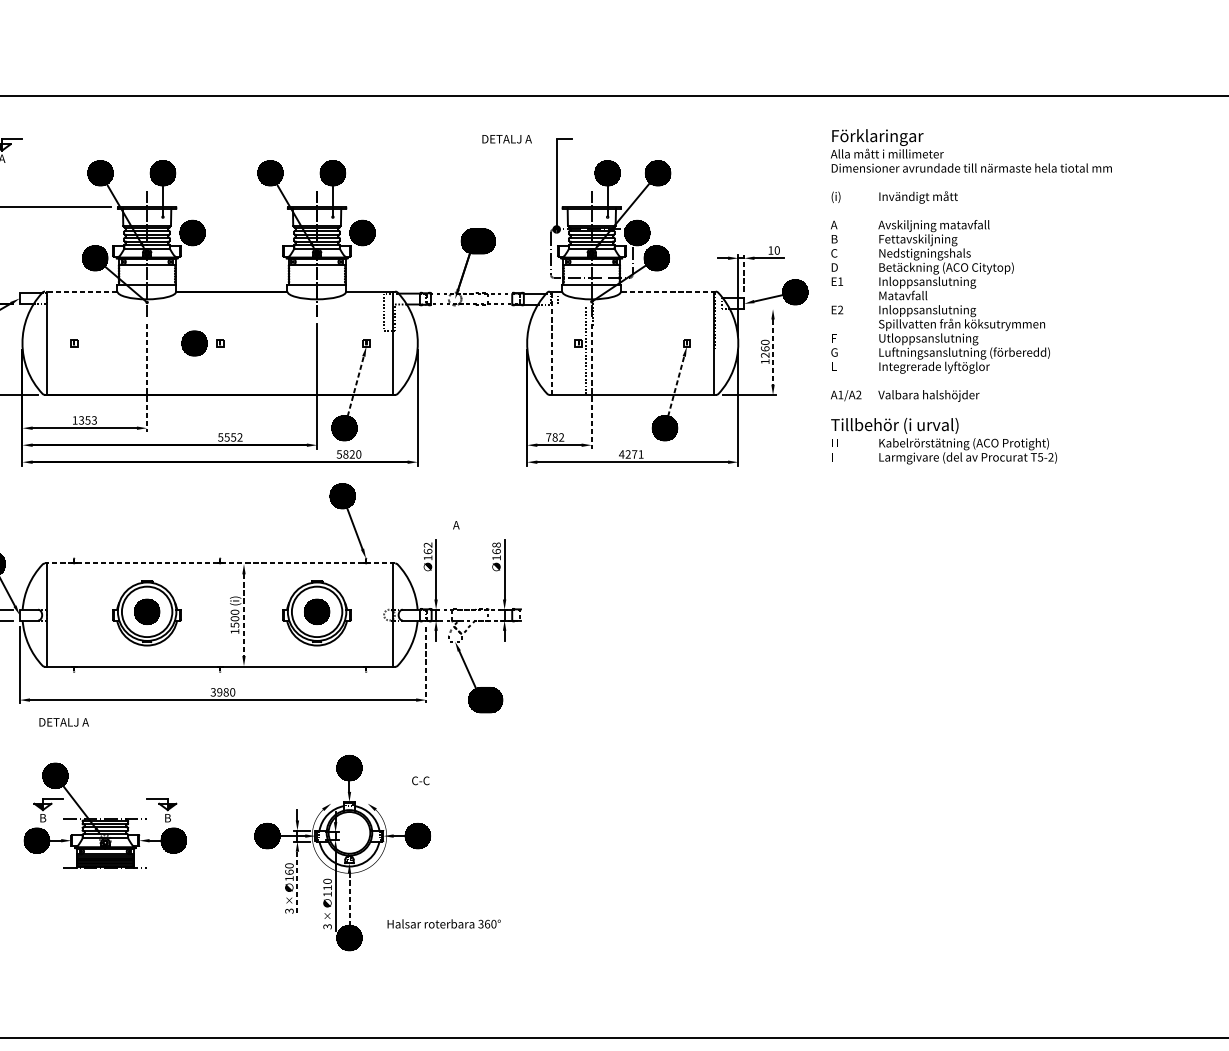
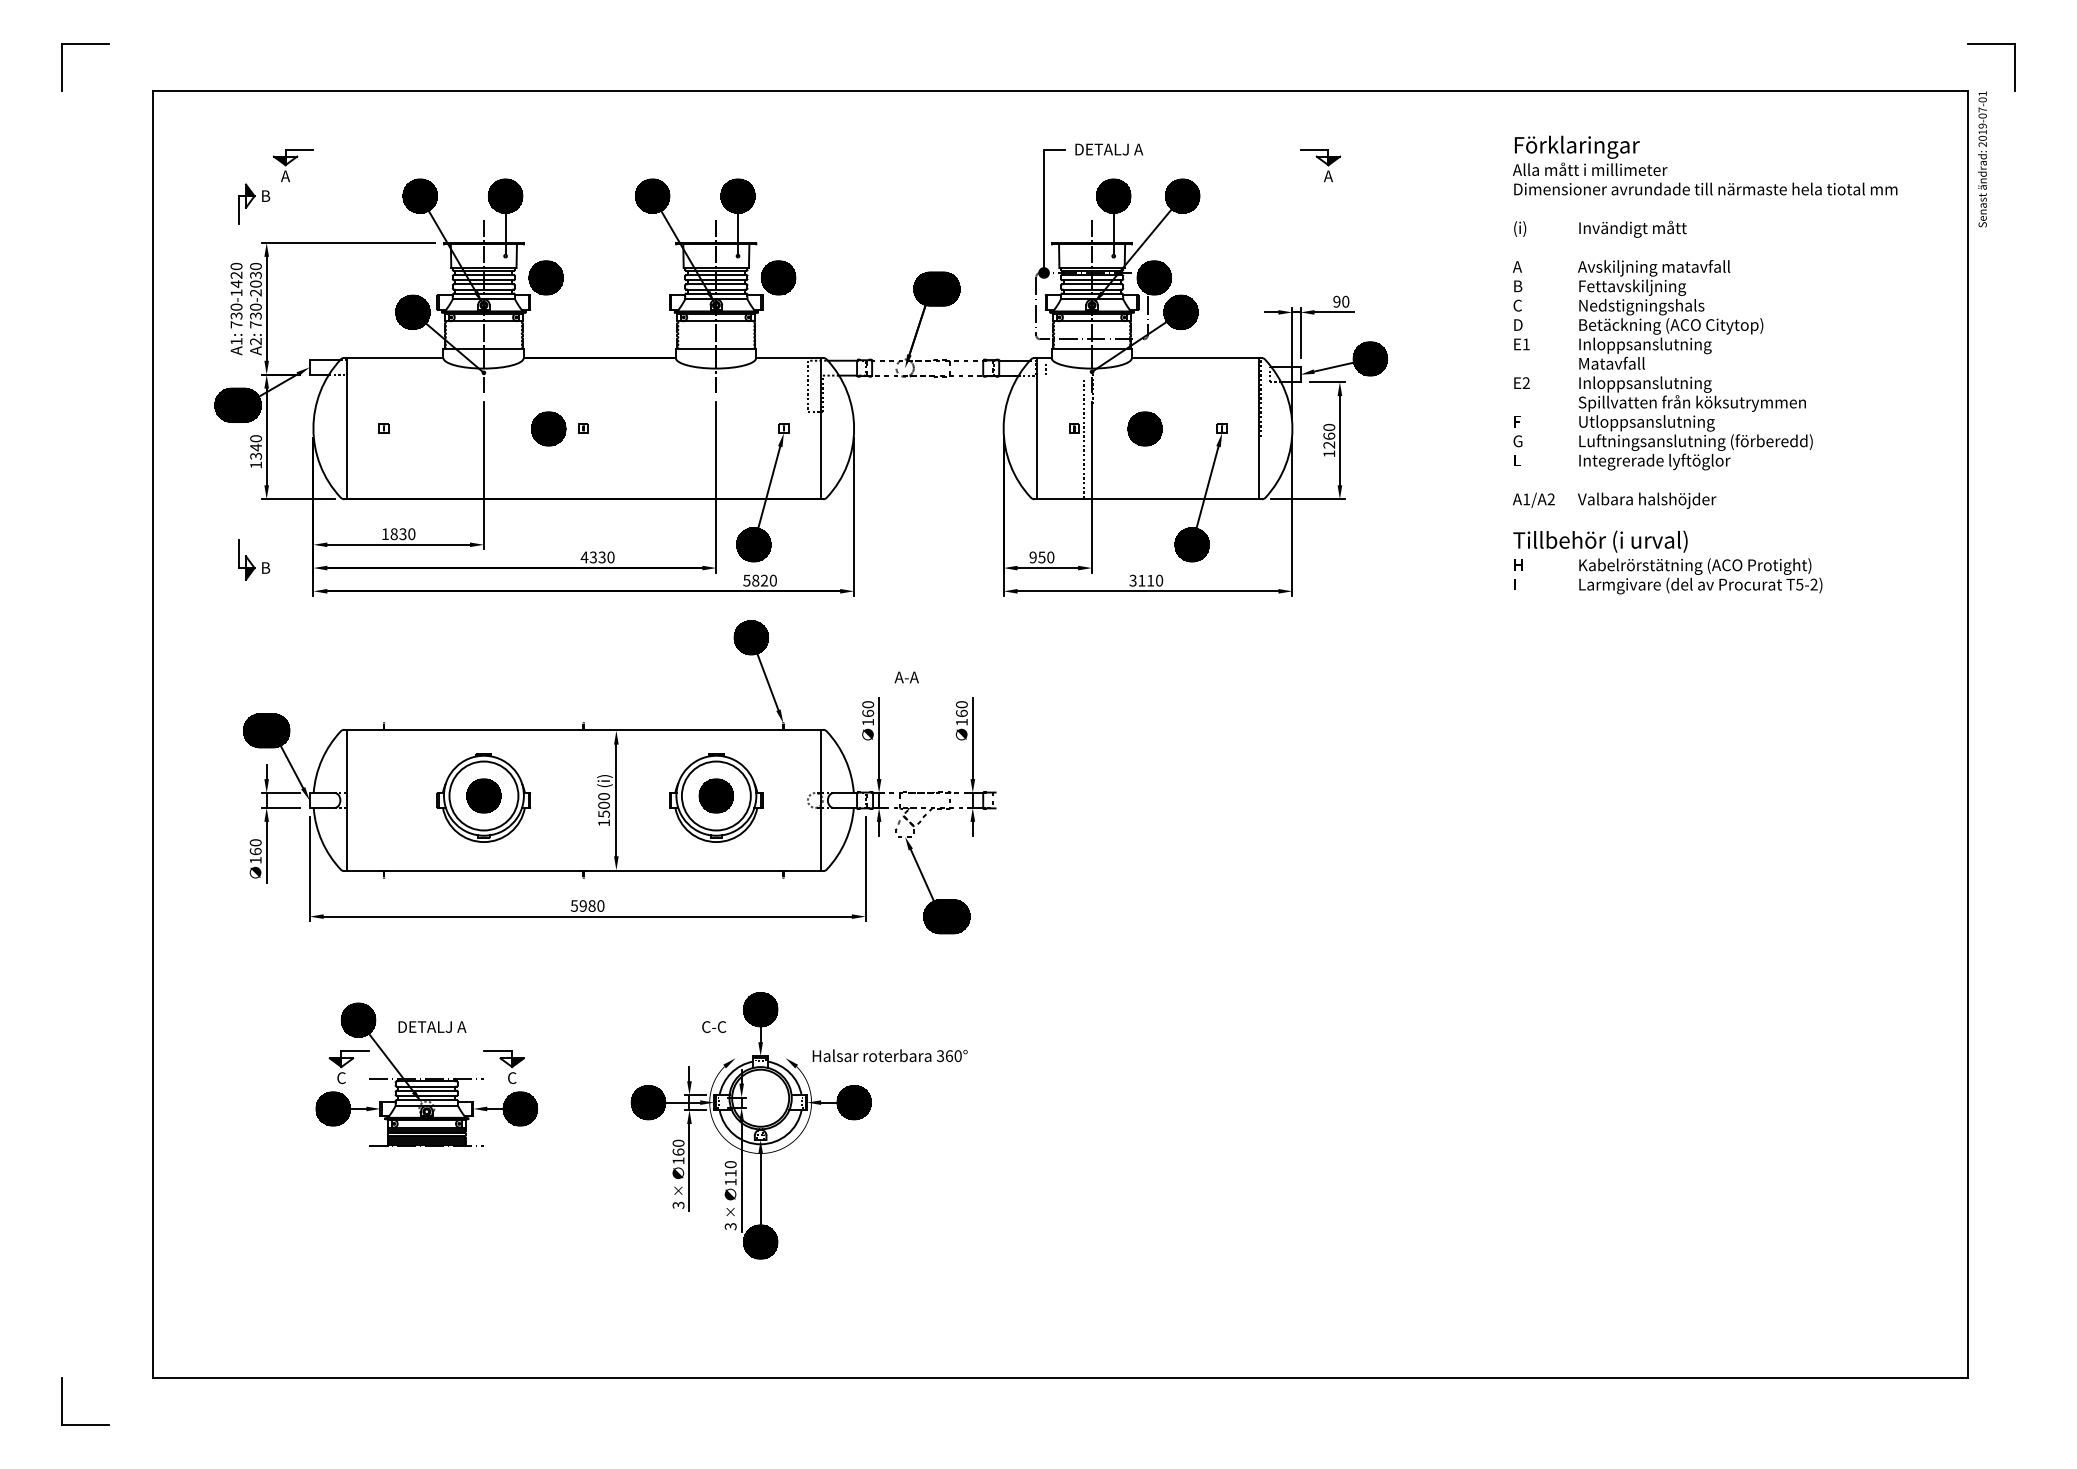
text: (507, 139) -> (1109, 149), moved
part: (758, 150) -> (1320, 165), added
text: (770, 250) -> (1336, 301), 10 -> 90
line: (744, 272) -> (1300, 332), dashed -> solid
line: (81, 291) -> (393, 357), dashed -> solid
line: (668, 291) -> (1196, 357), dashed -> solid
text: (971, 296) -> (1705, 364), moved
line: (763, 309) -> (1326, 382), added
line: (551, 343) -> (1037, 428), dashed -> solid
part: (630, 343) -> (1144, 428), added
line: (772, 351) -> (1339, 440), dashed -> solid
line: (146, 377) -> (483, 475), dashed -> solid
line: (355, 386) -> (769, 487), dashed -> solid
line: (676, 386) -> (1207, 487), dashed -> solid
line: (592, 387) -> (1092, 488), dashed -> solid
text: (87, 420) -> (402, 534), 1353 -> 1830
text: (230, 437) -> (597, 557), 5552 -> 4330
text: (554, 437) -> (1041, 557), 782 -> 950
text: (631, 454) -> (1146, 580), 4271 -> 3110
text: (456, 525) -> (906, 677), A -> A-A
text: (428, 544) -> (868, 704), 162 -> 160
text: (496, 544) -> (961, 704), 168 -> 160
line: (219, 563) -> (583, 729), dashed -> solid
line: (244, 615) -> (616, 800), dashed -> solid
line: (426, 665) -> (865, 869), dashed -> solid
text: (213, 691) -> (574, 905), 3980 -> 5980
text: (64, 721) -> (432, 1026), moved
text: (421, 780) -> (714, 1026), moved
text: (43, 818) -> (341, 1078), B -> C
text: (168, 818) -> (512, 1078), B -> C
line: (297, 883) -> (689, 1167), dashed -> solid
line: (349, 899) -> (760, 1189), dashed -> solid
text: (443, 923) -> (889, 1055), moved

